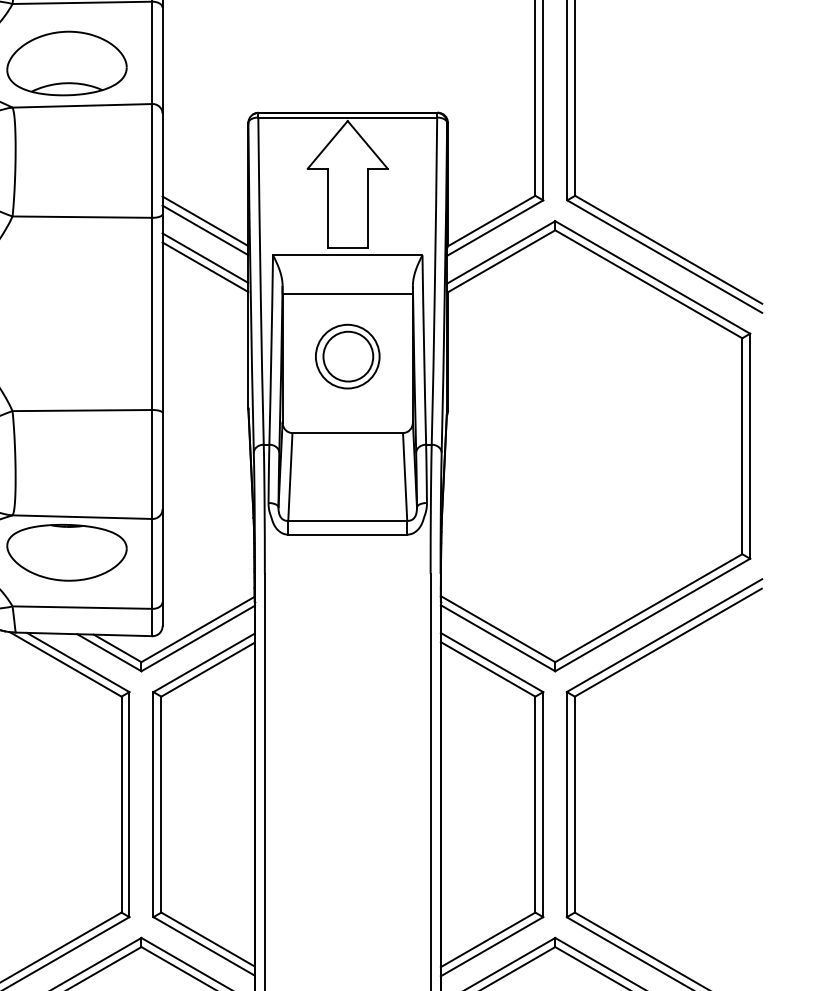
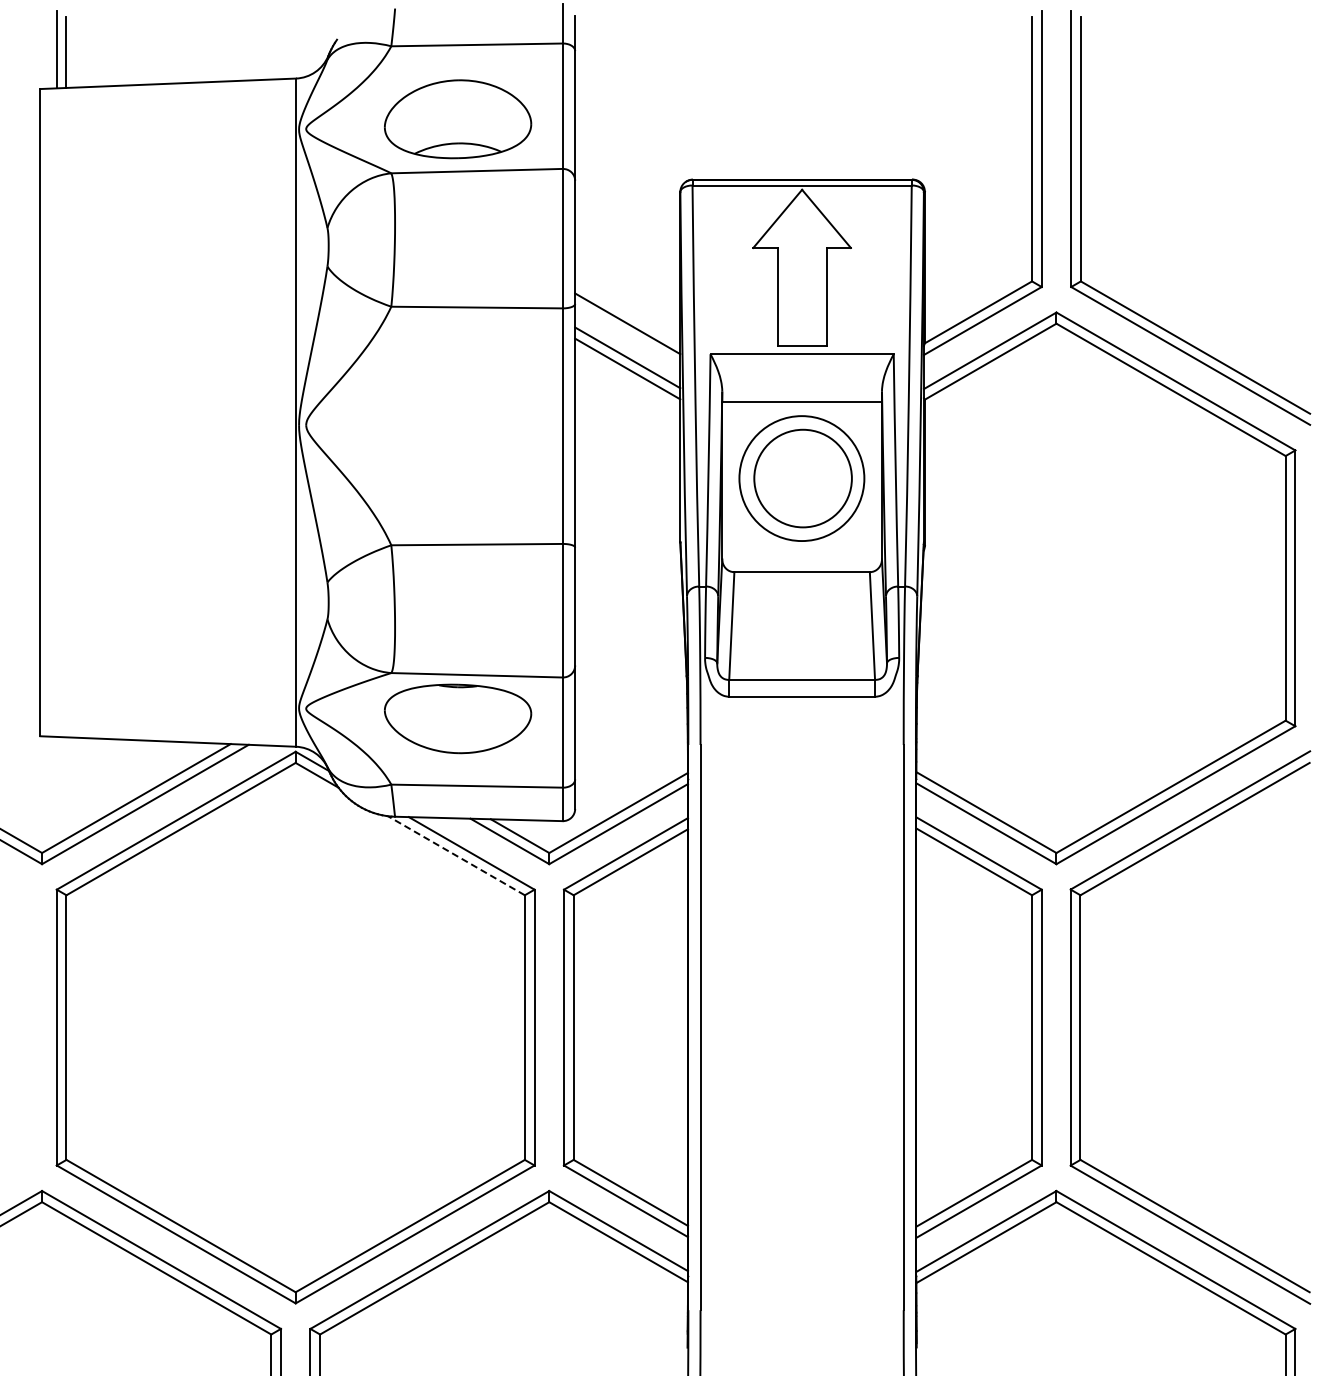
line: (205, 221) -> (627, 312), removed
part: (348, 356) -> (802, 478), size x1.6
line: (64, 664) -> (455, 855), solid -> dashed

